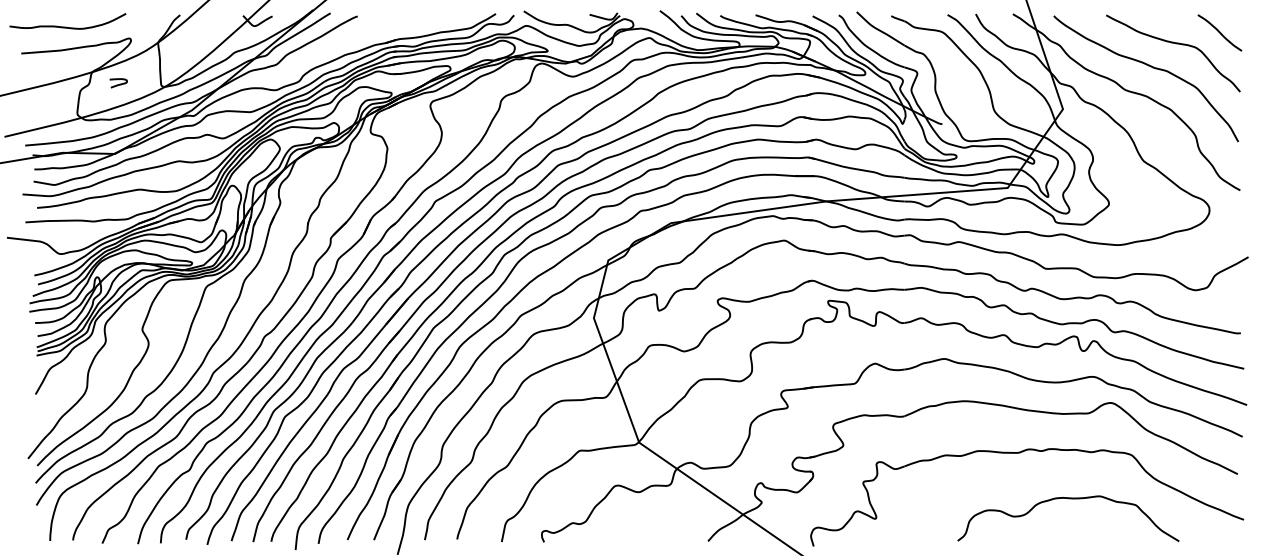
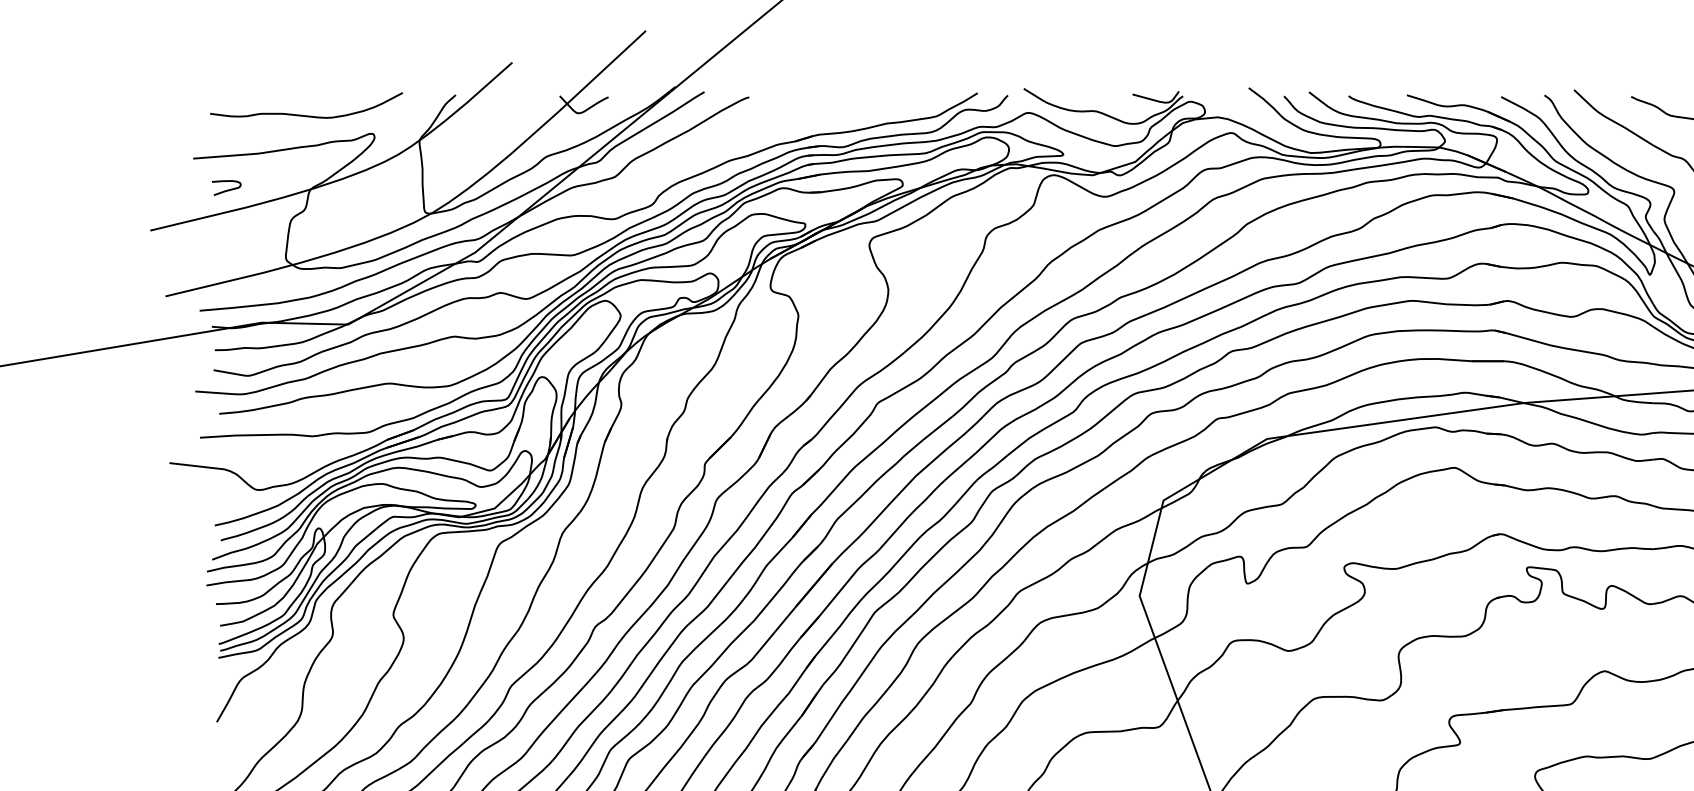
curve: (66, 26) -> (304, 113), moved
curve: (119, 83) -> (228, 188), moved

